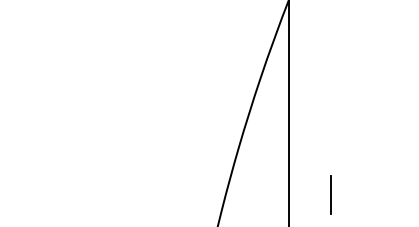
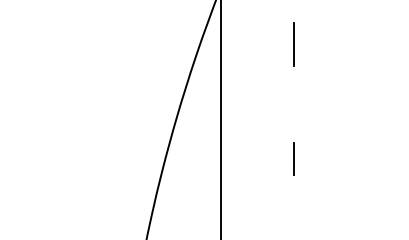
line: (373, 64) -> (294, 44), added
line: (330, 194) -> (293, 158), moved

